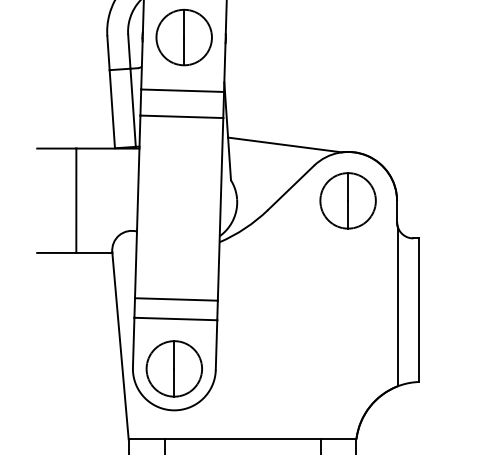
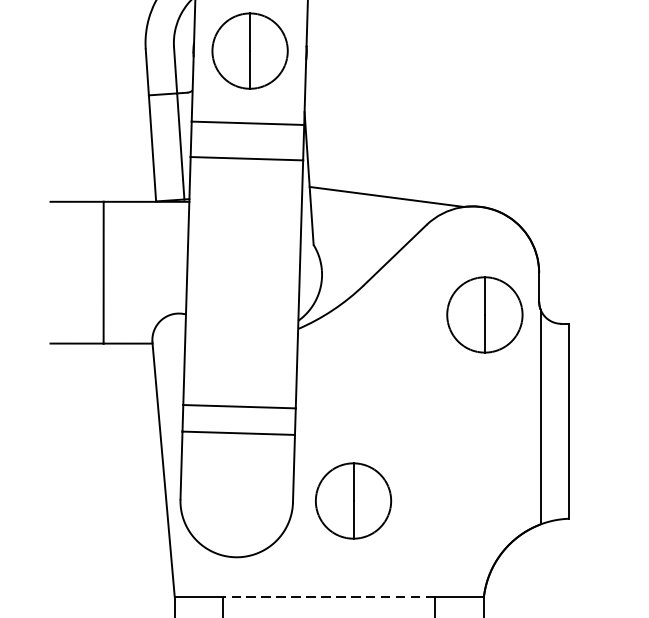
part: (347, 200) -> (484, 314), moved
part: (173, 368) -> (352, 500), moved
line: (242, 439) -> (329, 596), solid -> dashed

